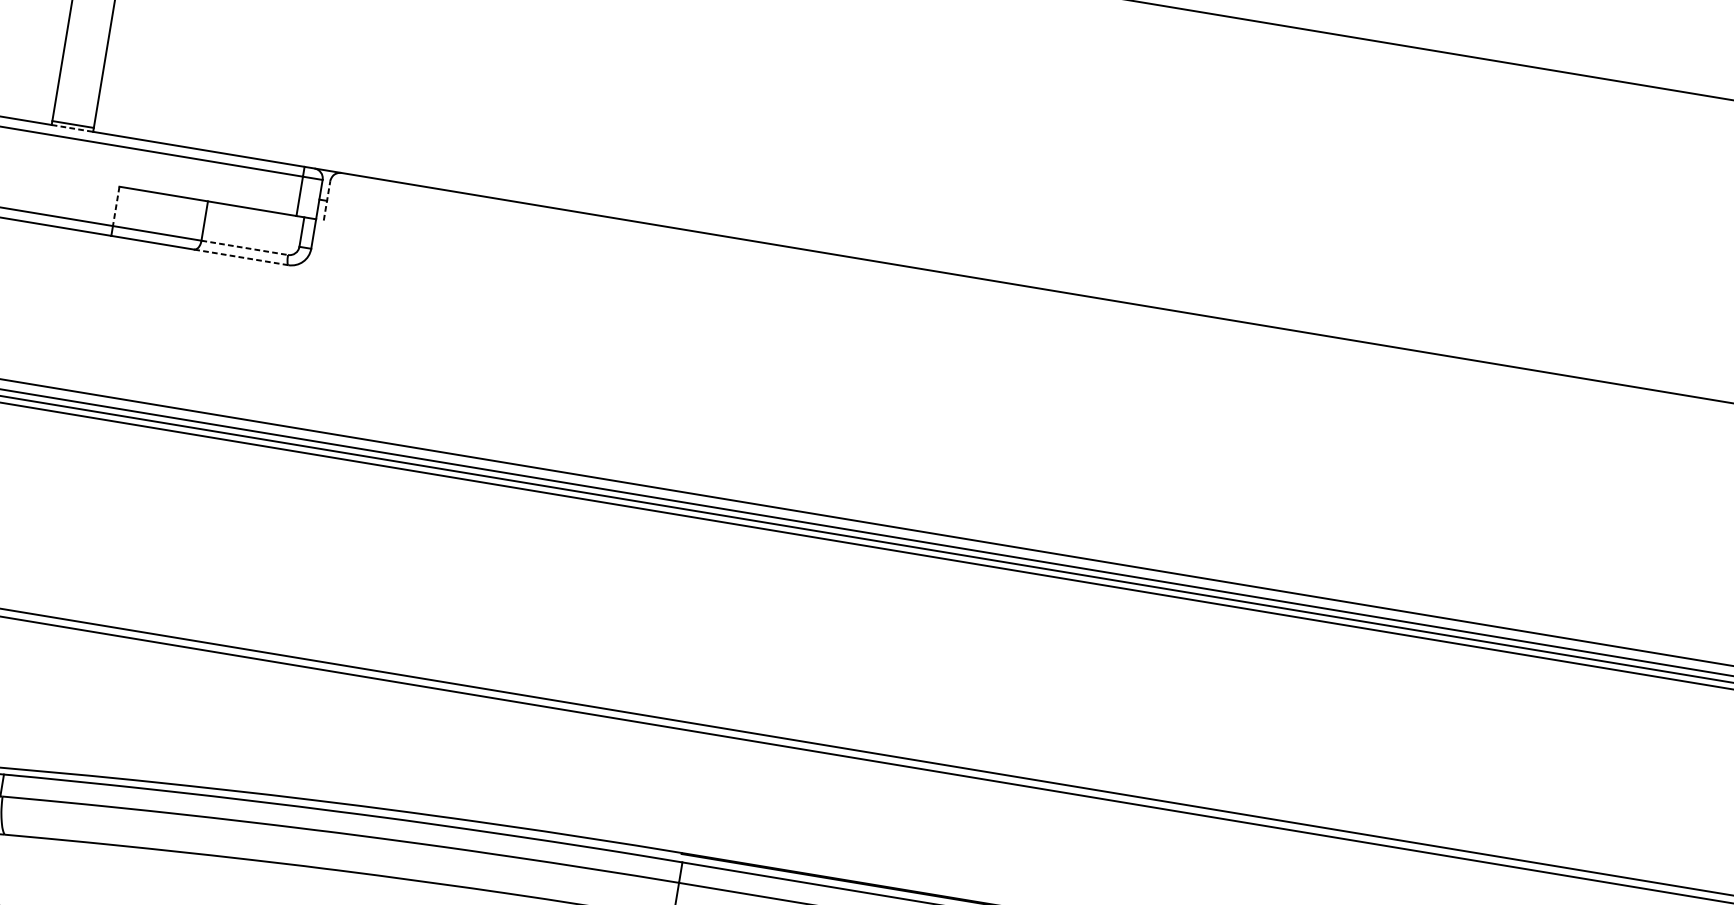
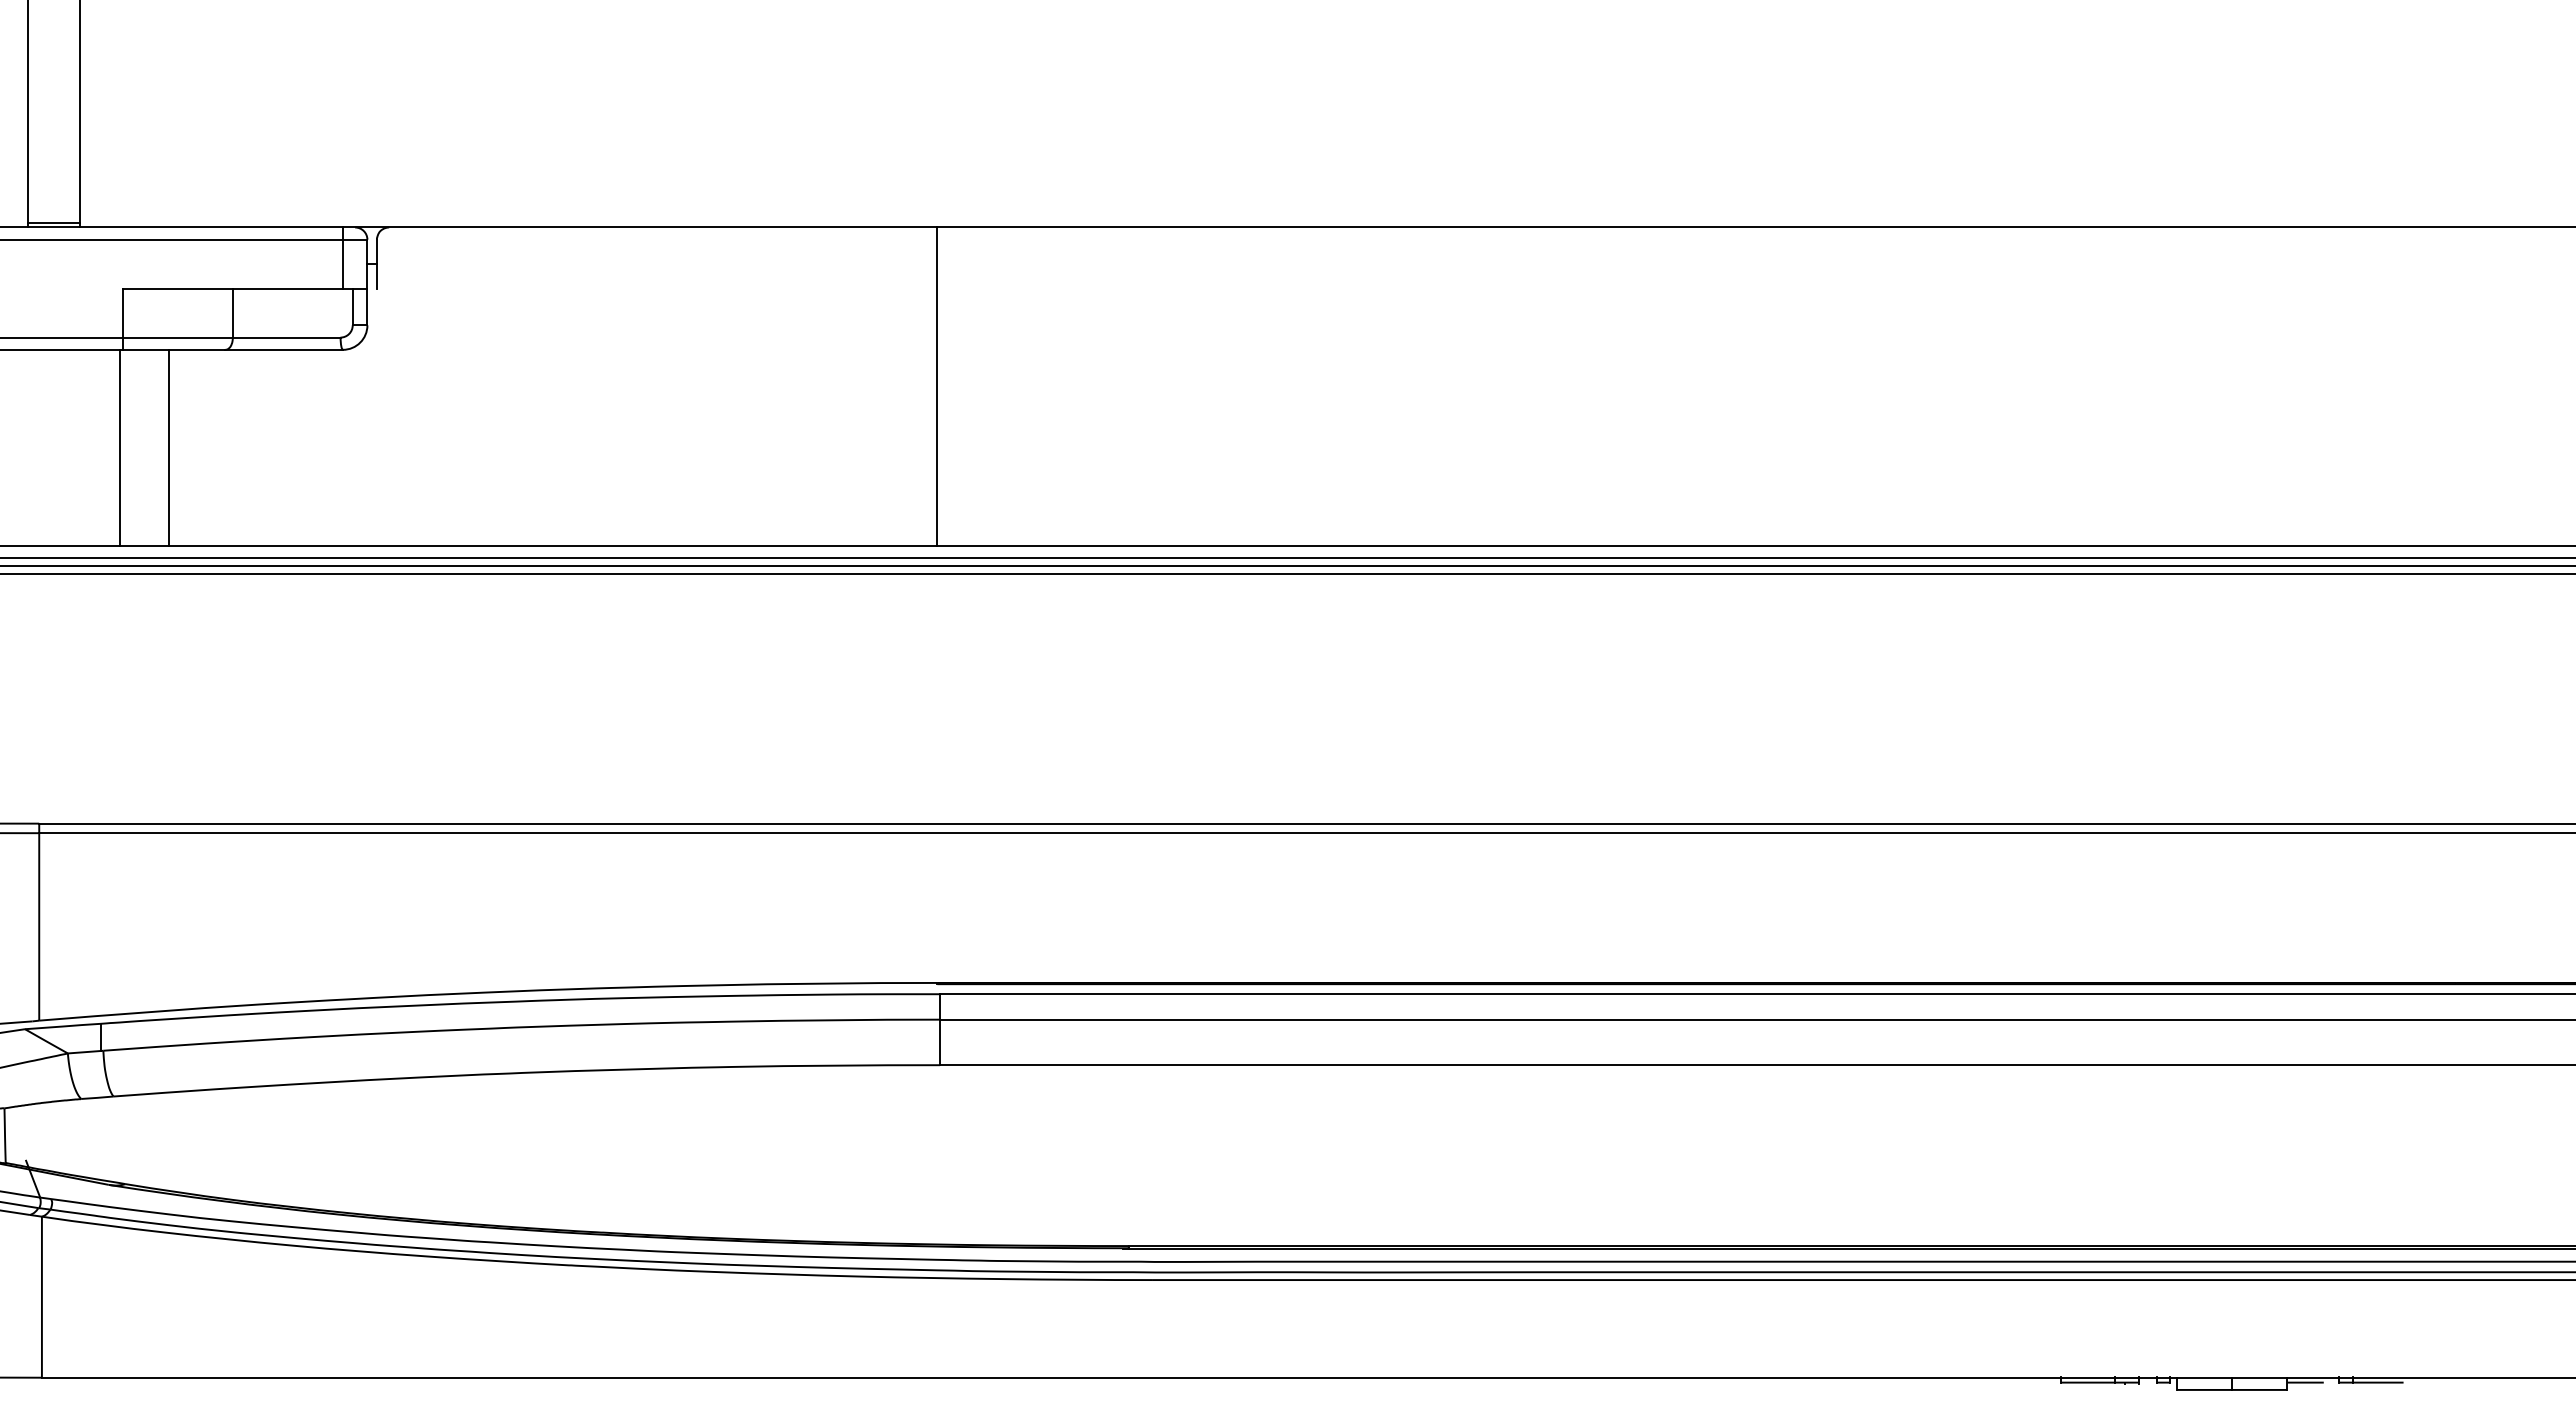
line: (72, 128) -> (54, 227), dashed -> solid
line: (326, 200) -> (376, 263), dashed -> solid
line: (116, 206) -> (122, 313), dashed -> solid
line: (244, 247) -> (286, 337), dashed -> solid
line: (241, 257) -> (284, 349), dashed -> solid
line: (96, 314) -> (120, 447), added
line: (135, 320) -> (168, 447), added
line: (761, 373) -> (937, 386), added

